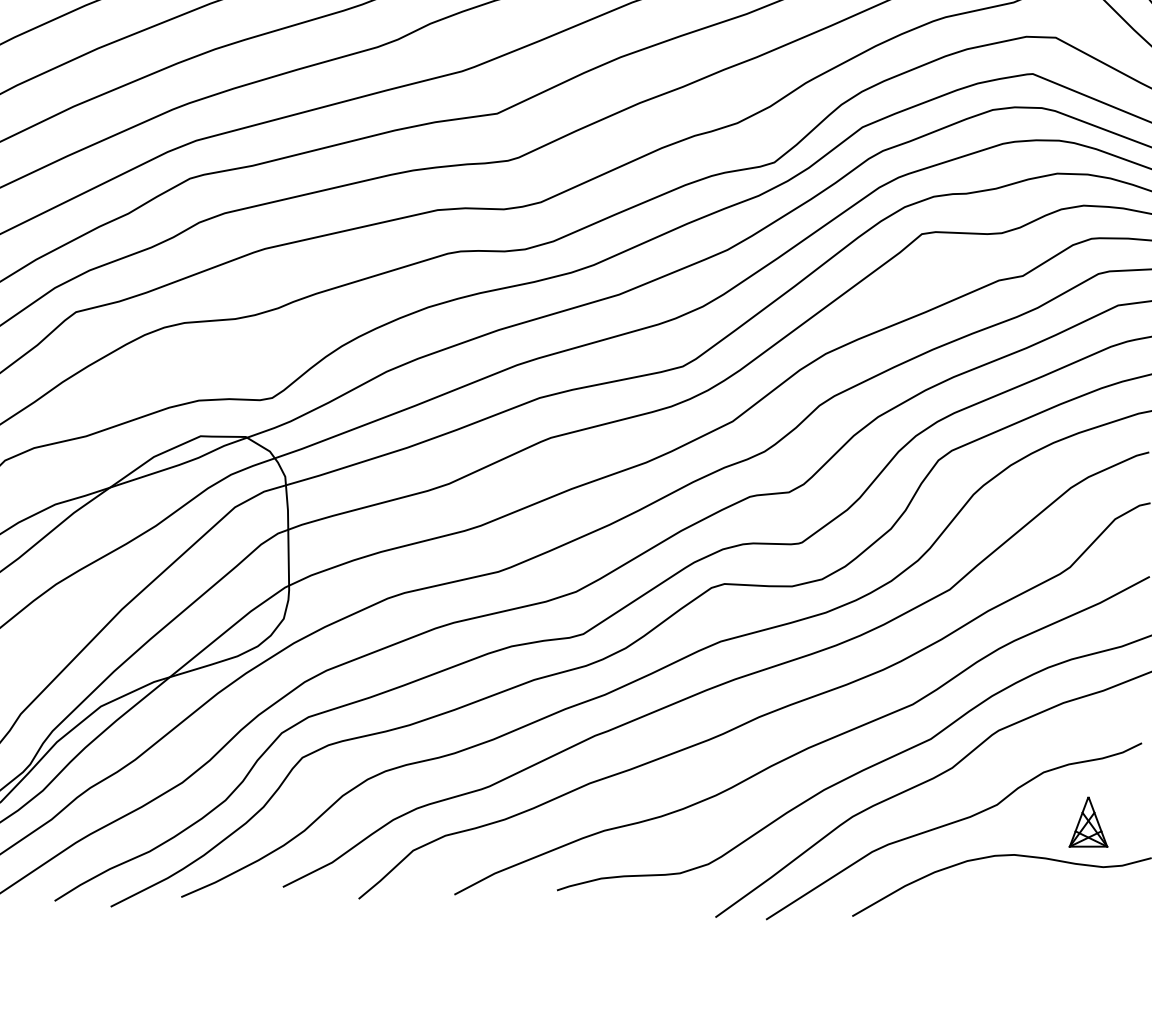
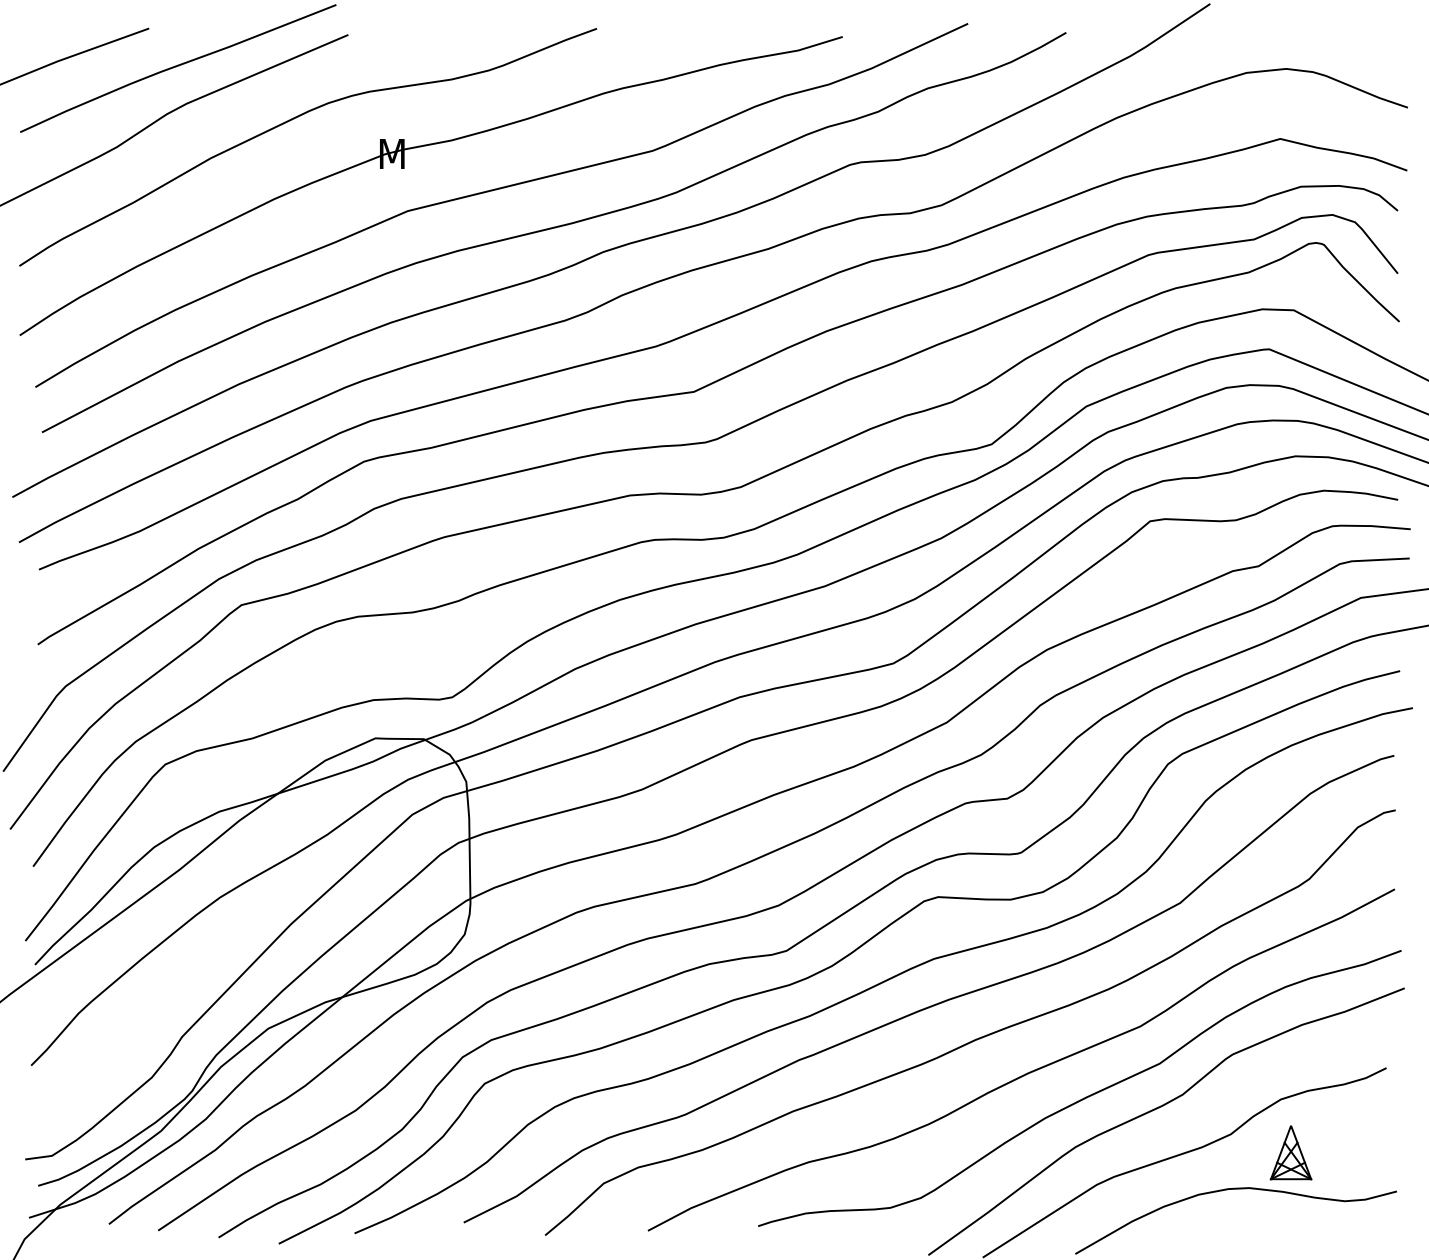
part: (1087, 821) -> (1290, 1152), moved

